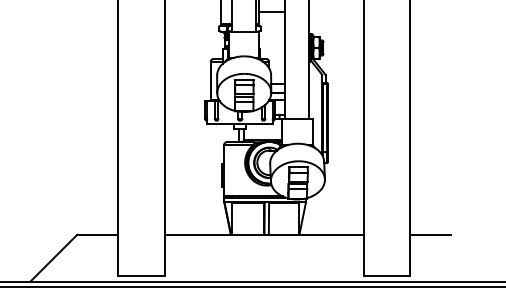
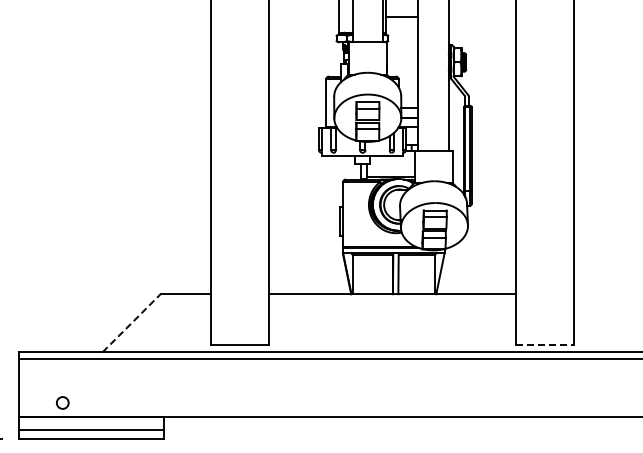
line: (430, 234) -> (598, 294), removed
line: (54, 257) -> (132, 322), solid -> dashed
line: (386, 275) -> (544, 344), solid -> dashed

